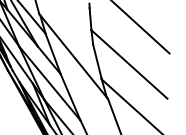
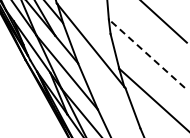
line: (129, 64) -> (146, 53), solid -> dashed

